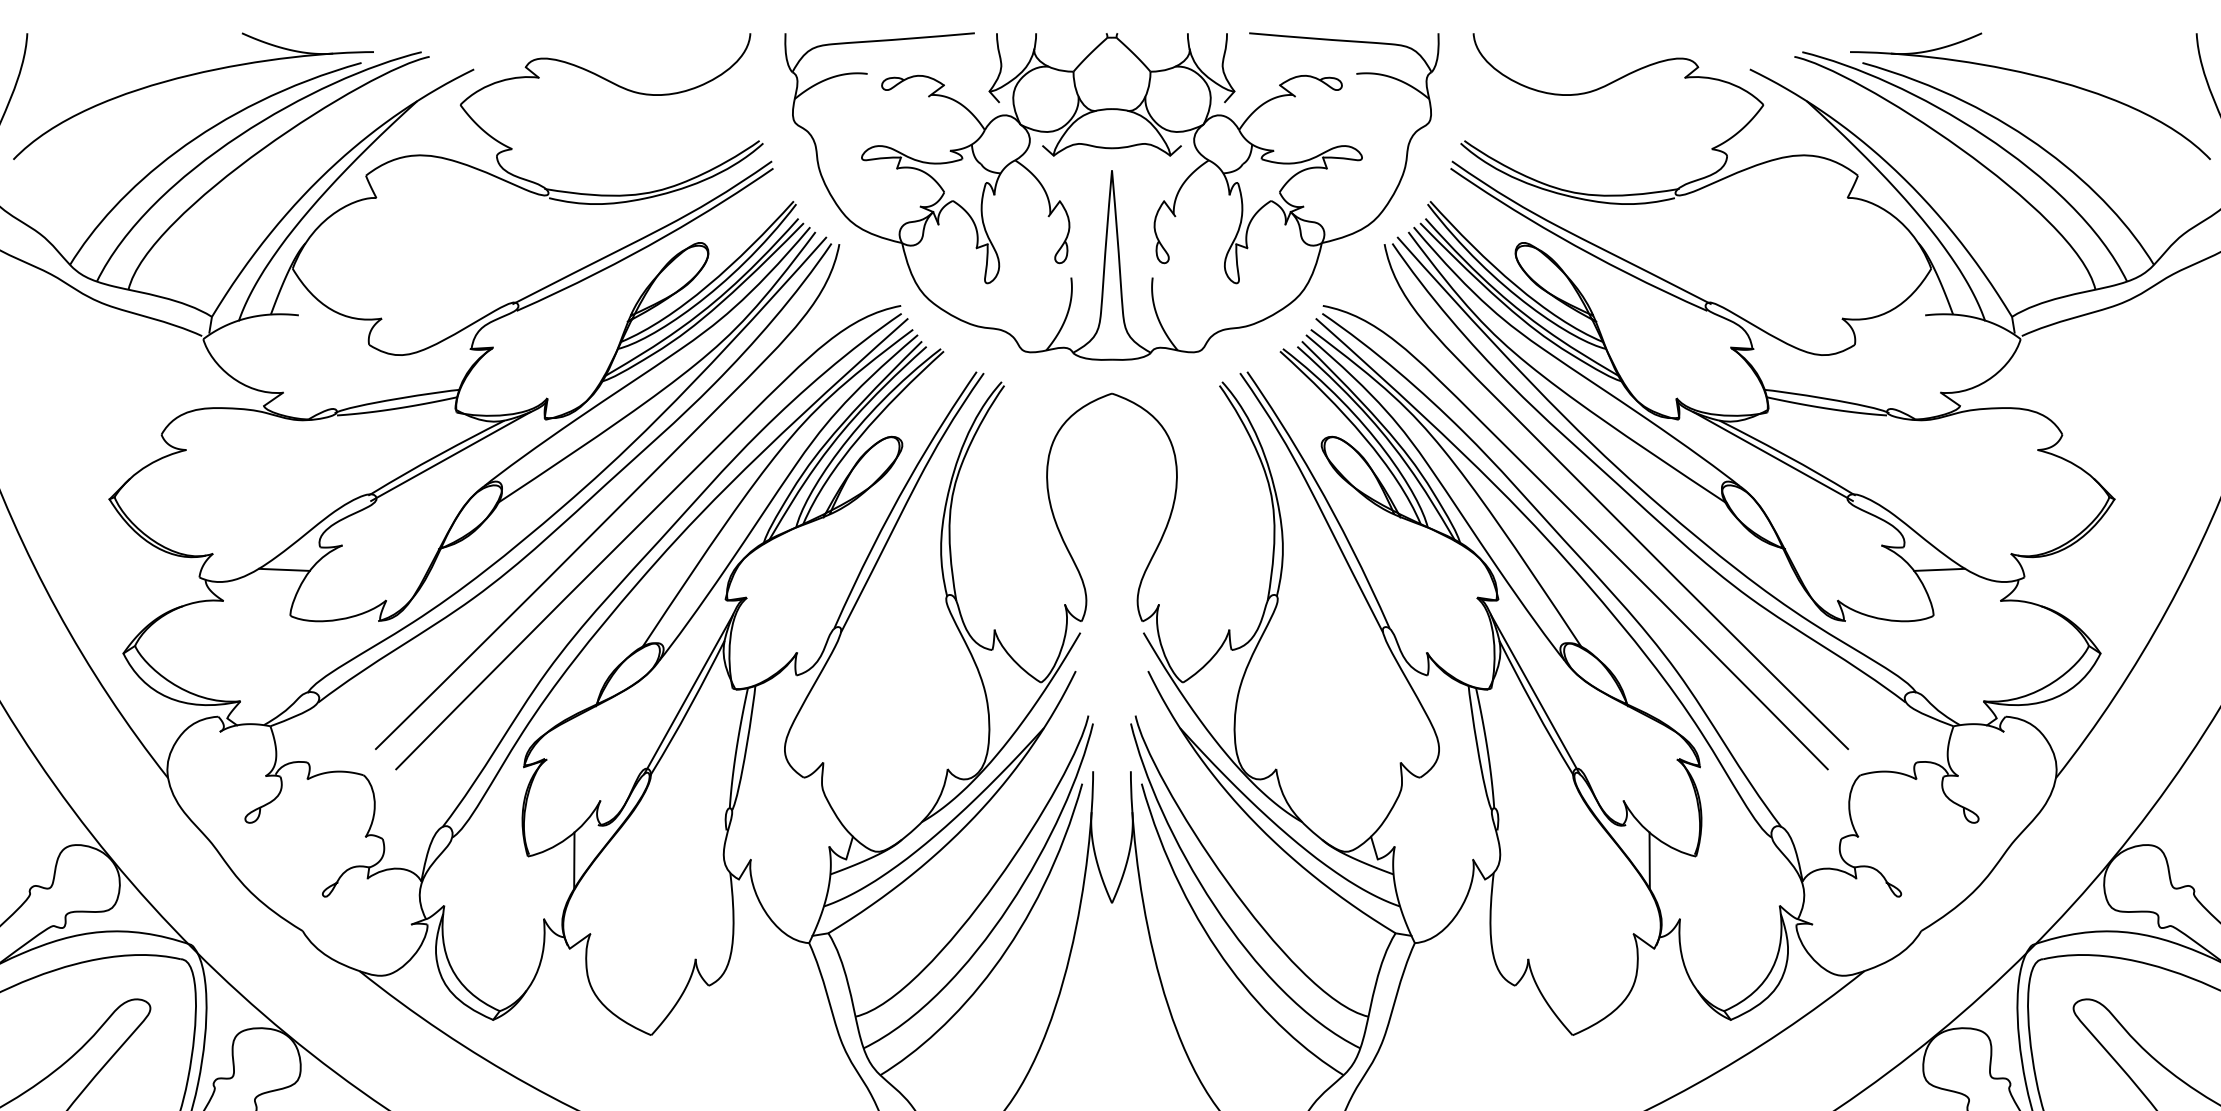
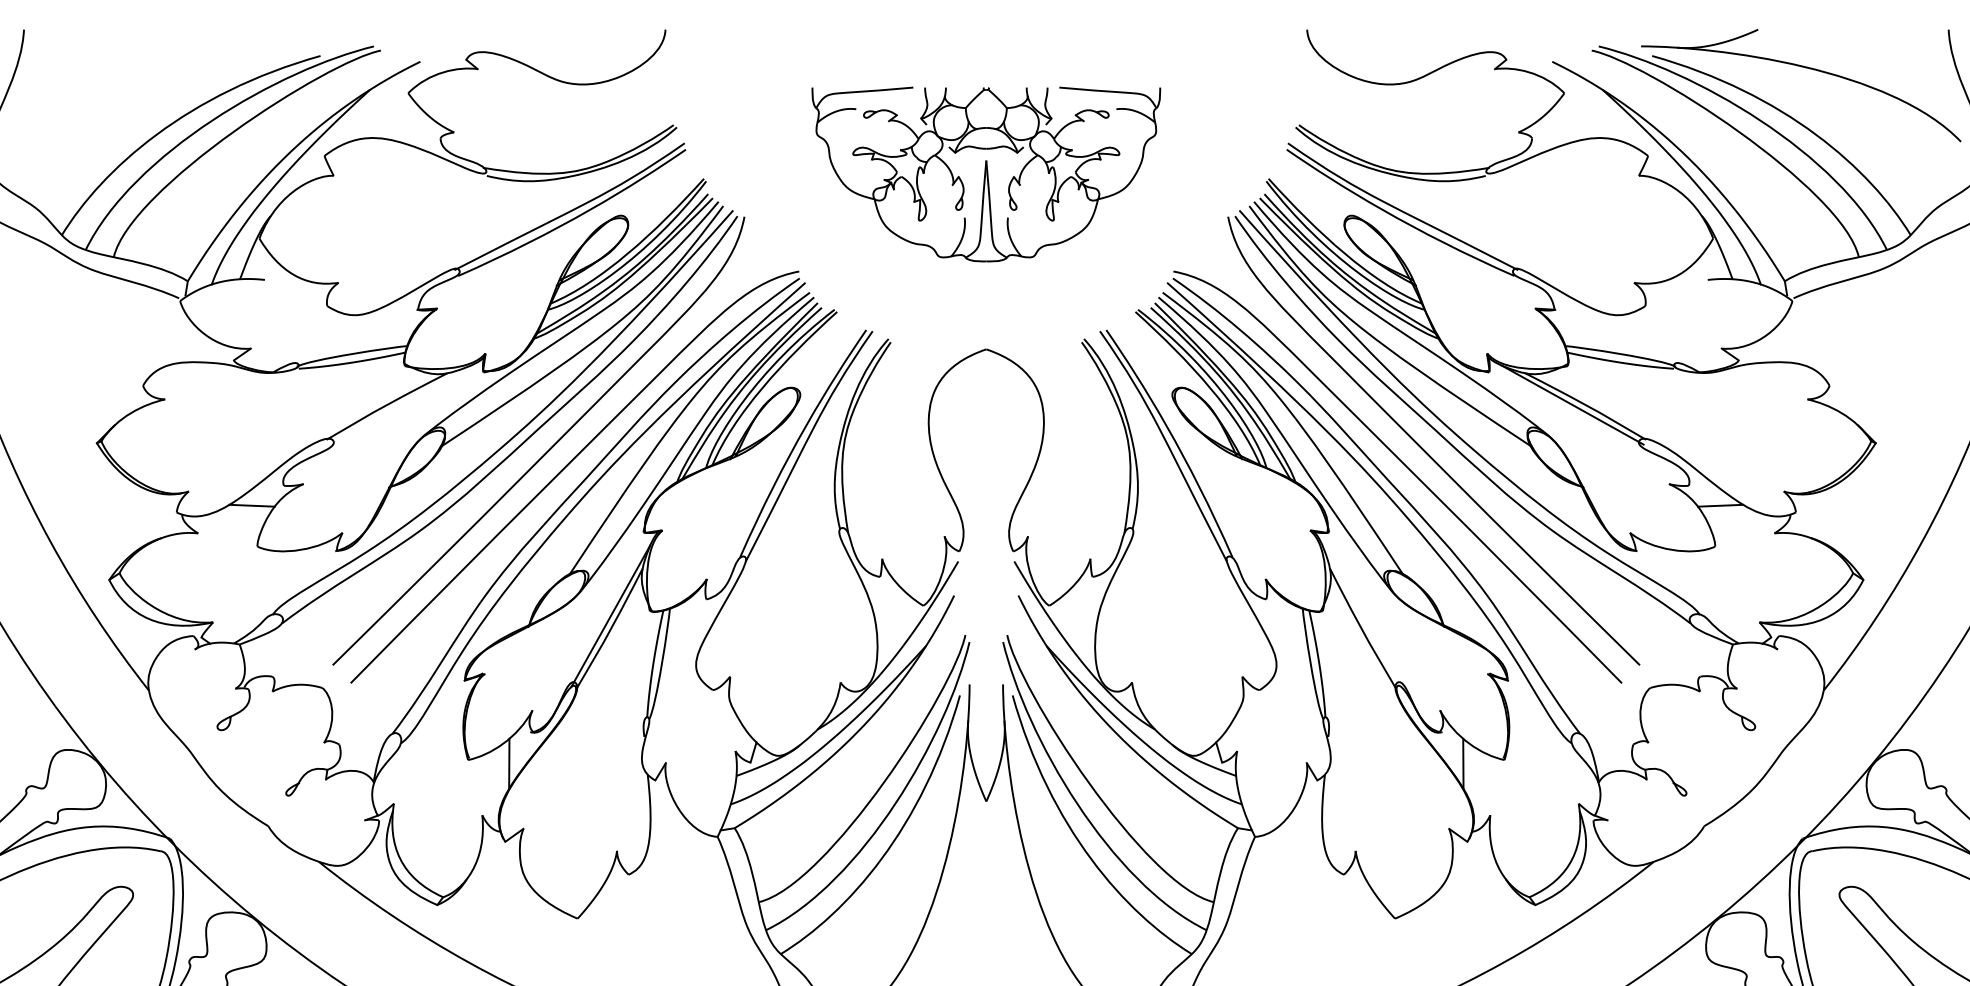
part: (190, 76) -> (168, 68), removed
part: (1111, 196) -> (985, 174), size x0.6
line: (450, 456) -> (399, 405), removed
line: (1534, 694) -> (1361, 616), removed

